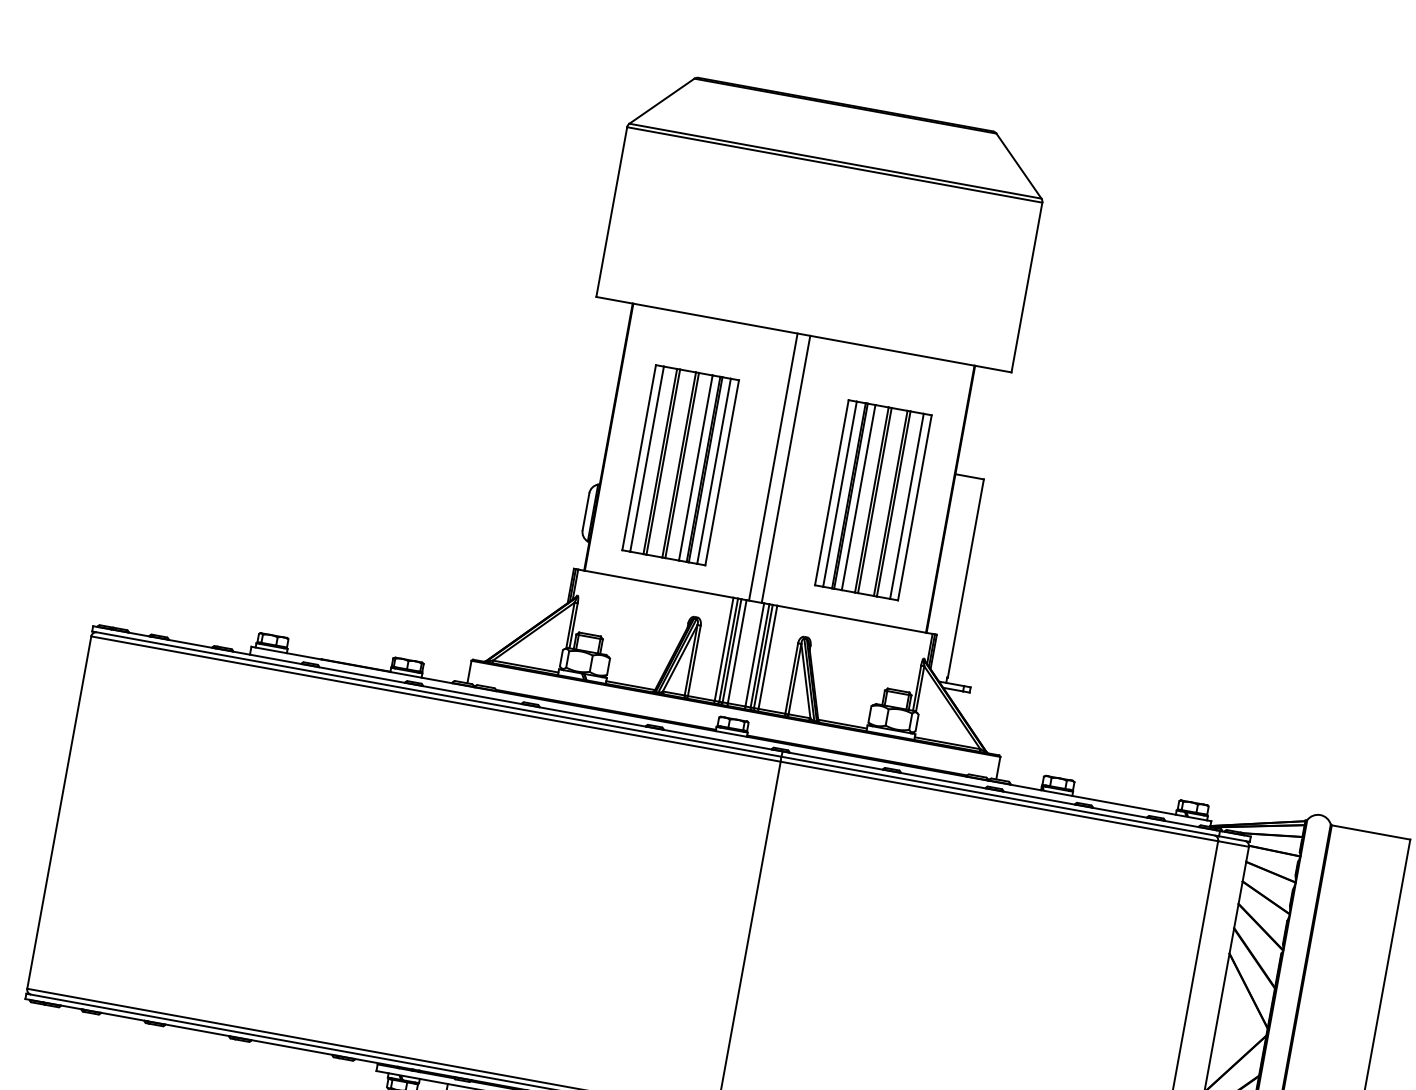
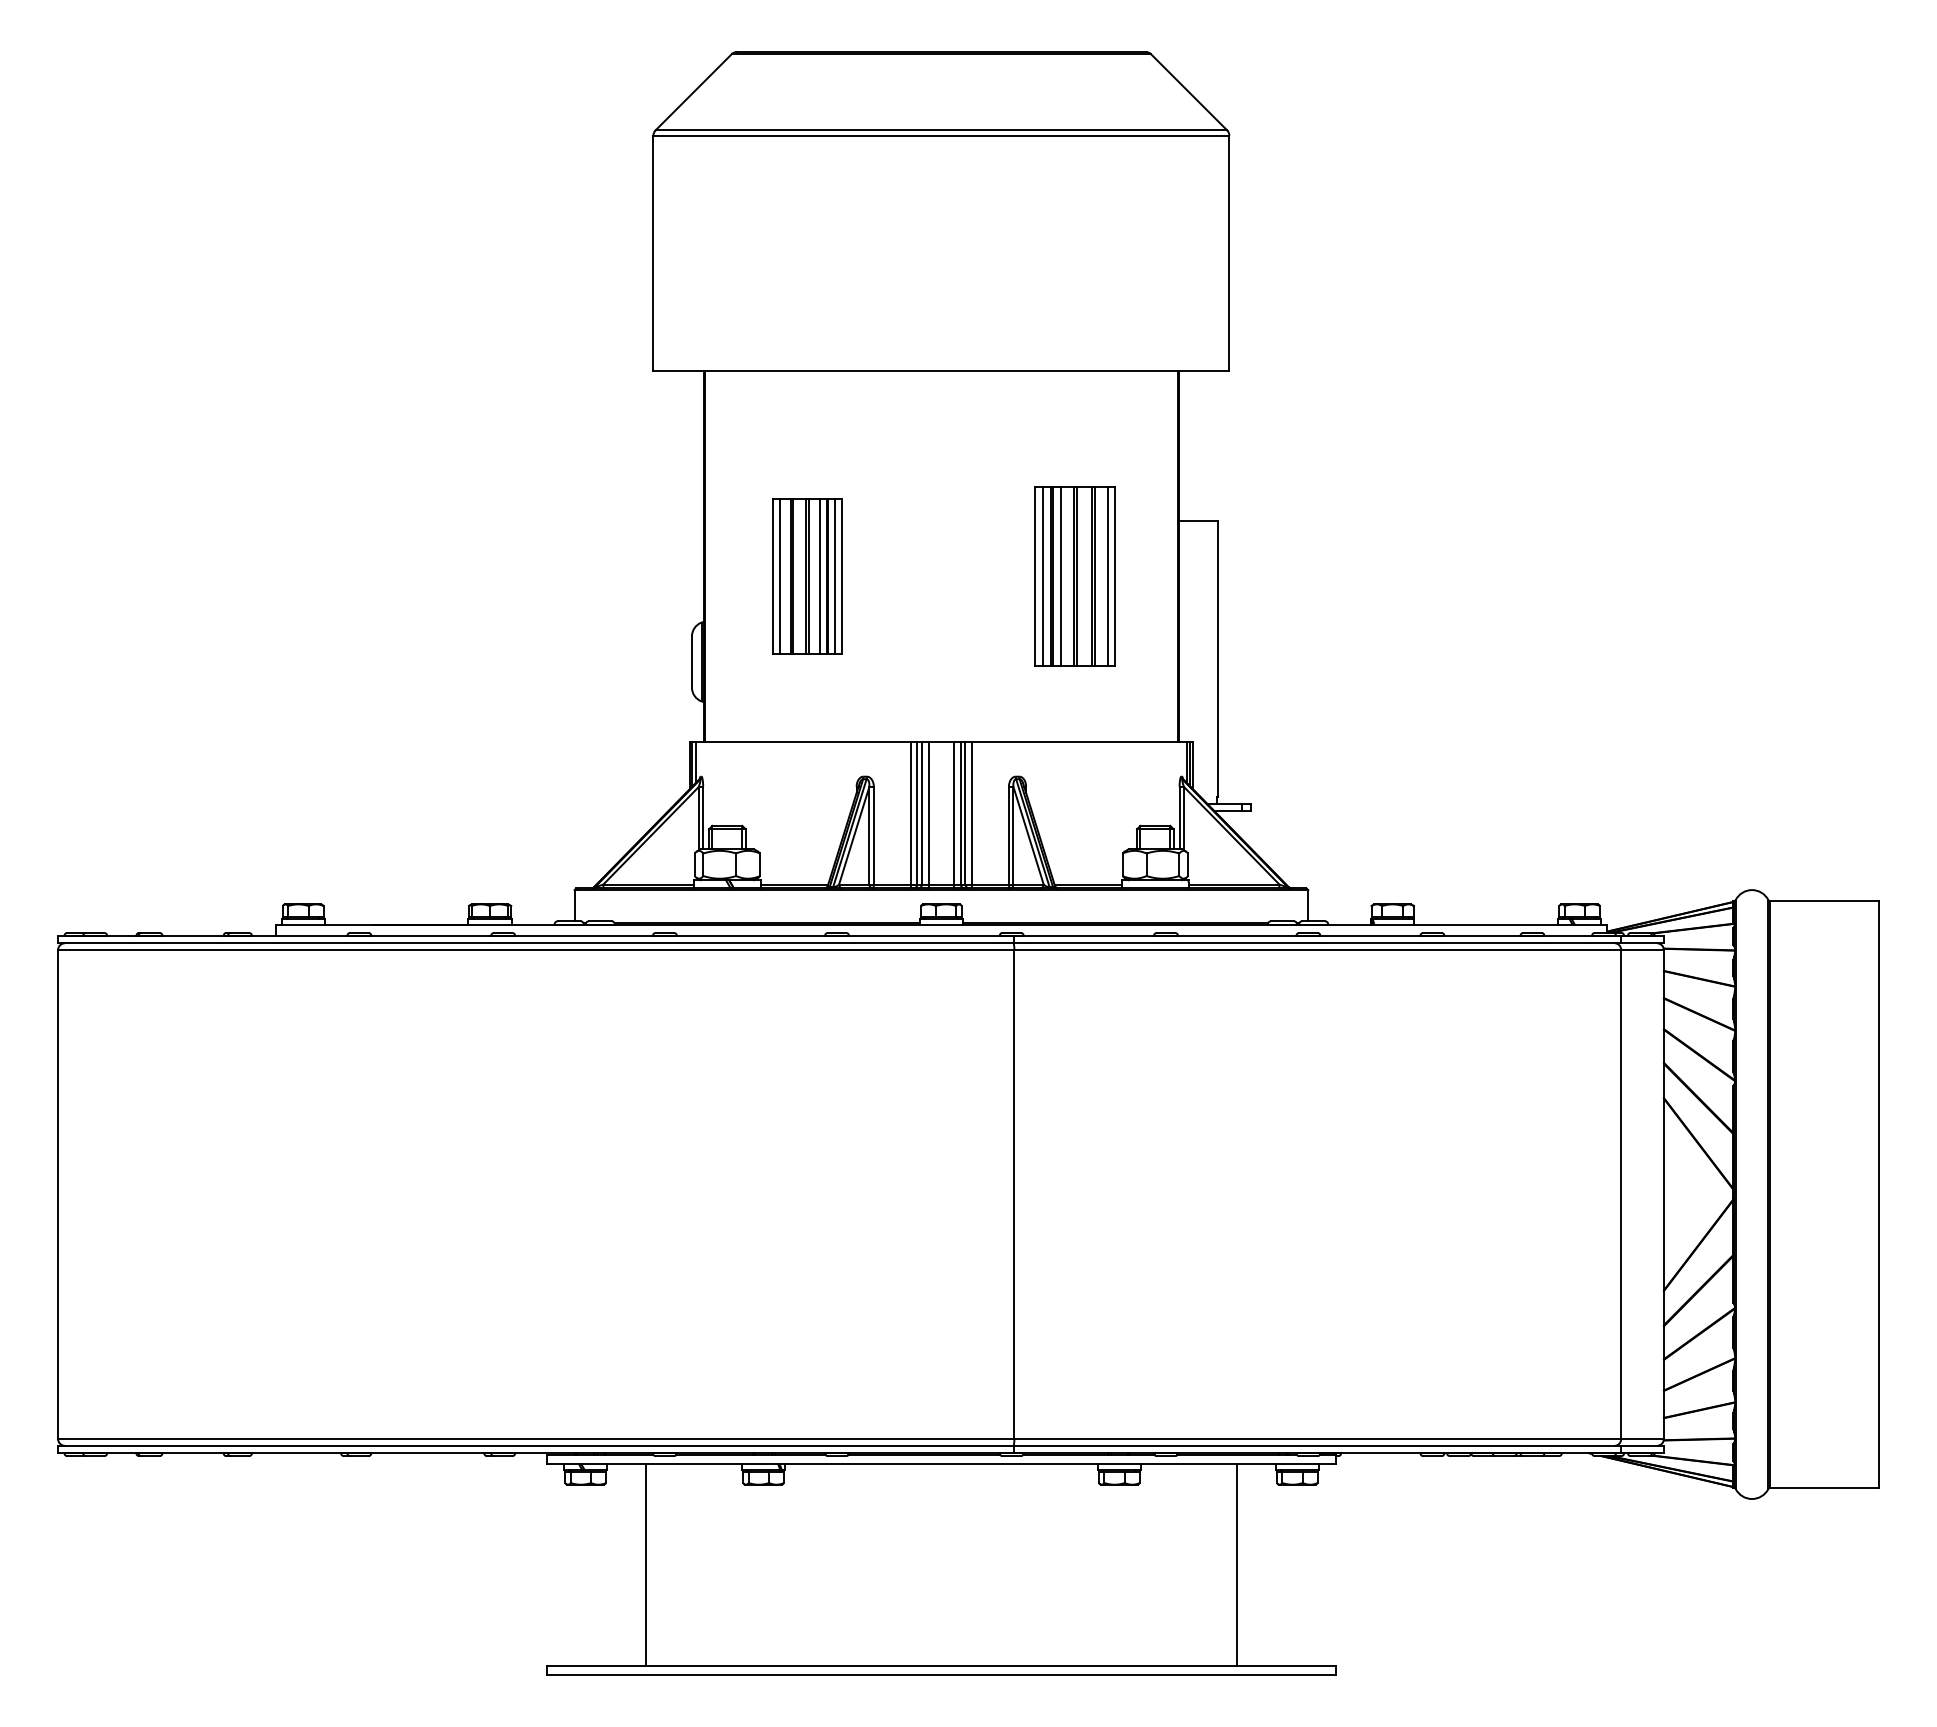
part: (680, 465) -> (807, 576), size x0.6
line: (773, 467) -> (932, 556), removed
line: (786, 469) -> (950, 556), removed
part: (872, 500) -> (1074, 576), size x0.7

